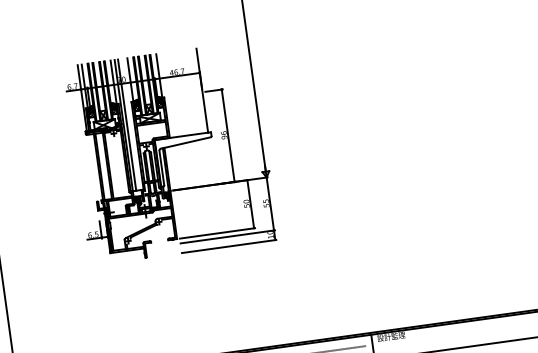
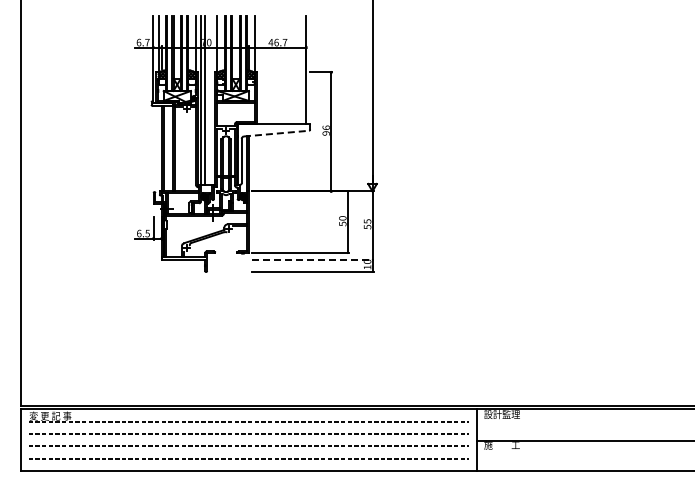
line: (185, 142) -> (276, 133), solid -> dashed
line: (228, 236) -> (313, 259), solid -> dashed

